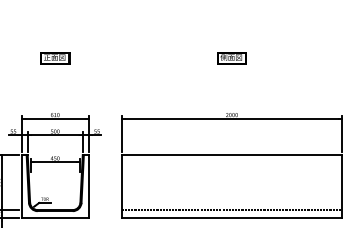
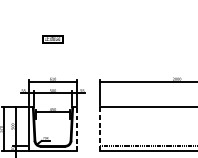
part: (231, 58) -> (176, 39), removed
line: (88, 185) -> (76, 128), solid -> dashed
line: (121, 186) -> (99, 129), solid -> dashed

